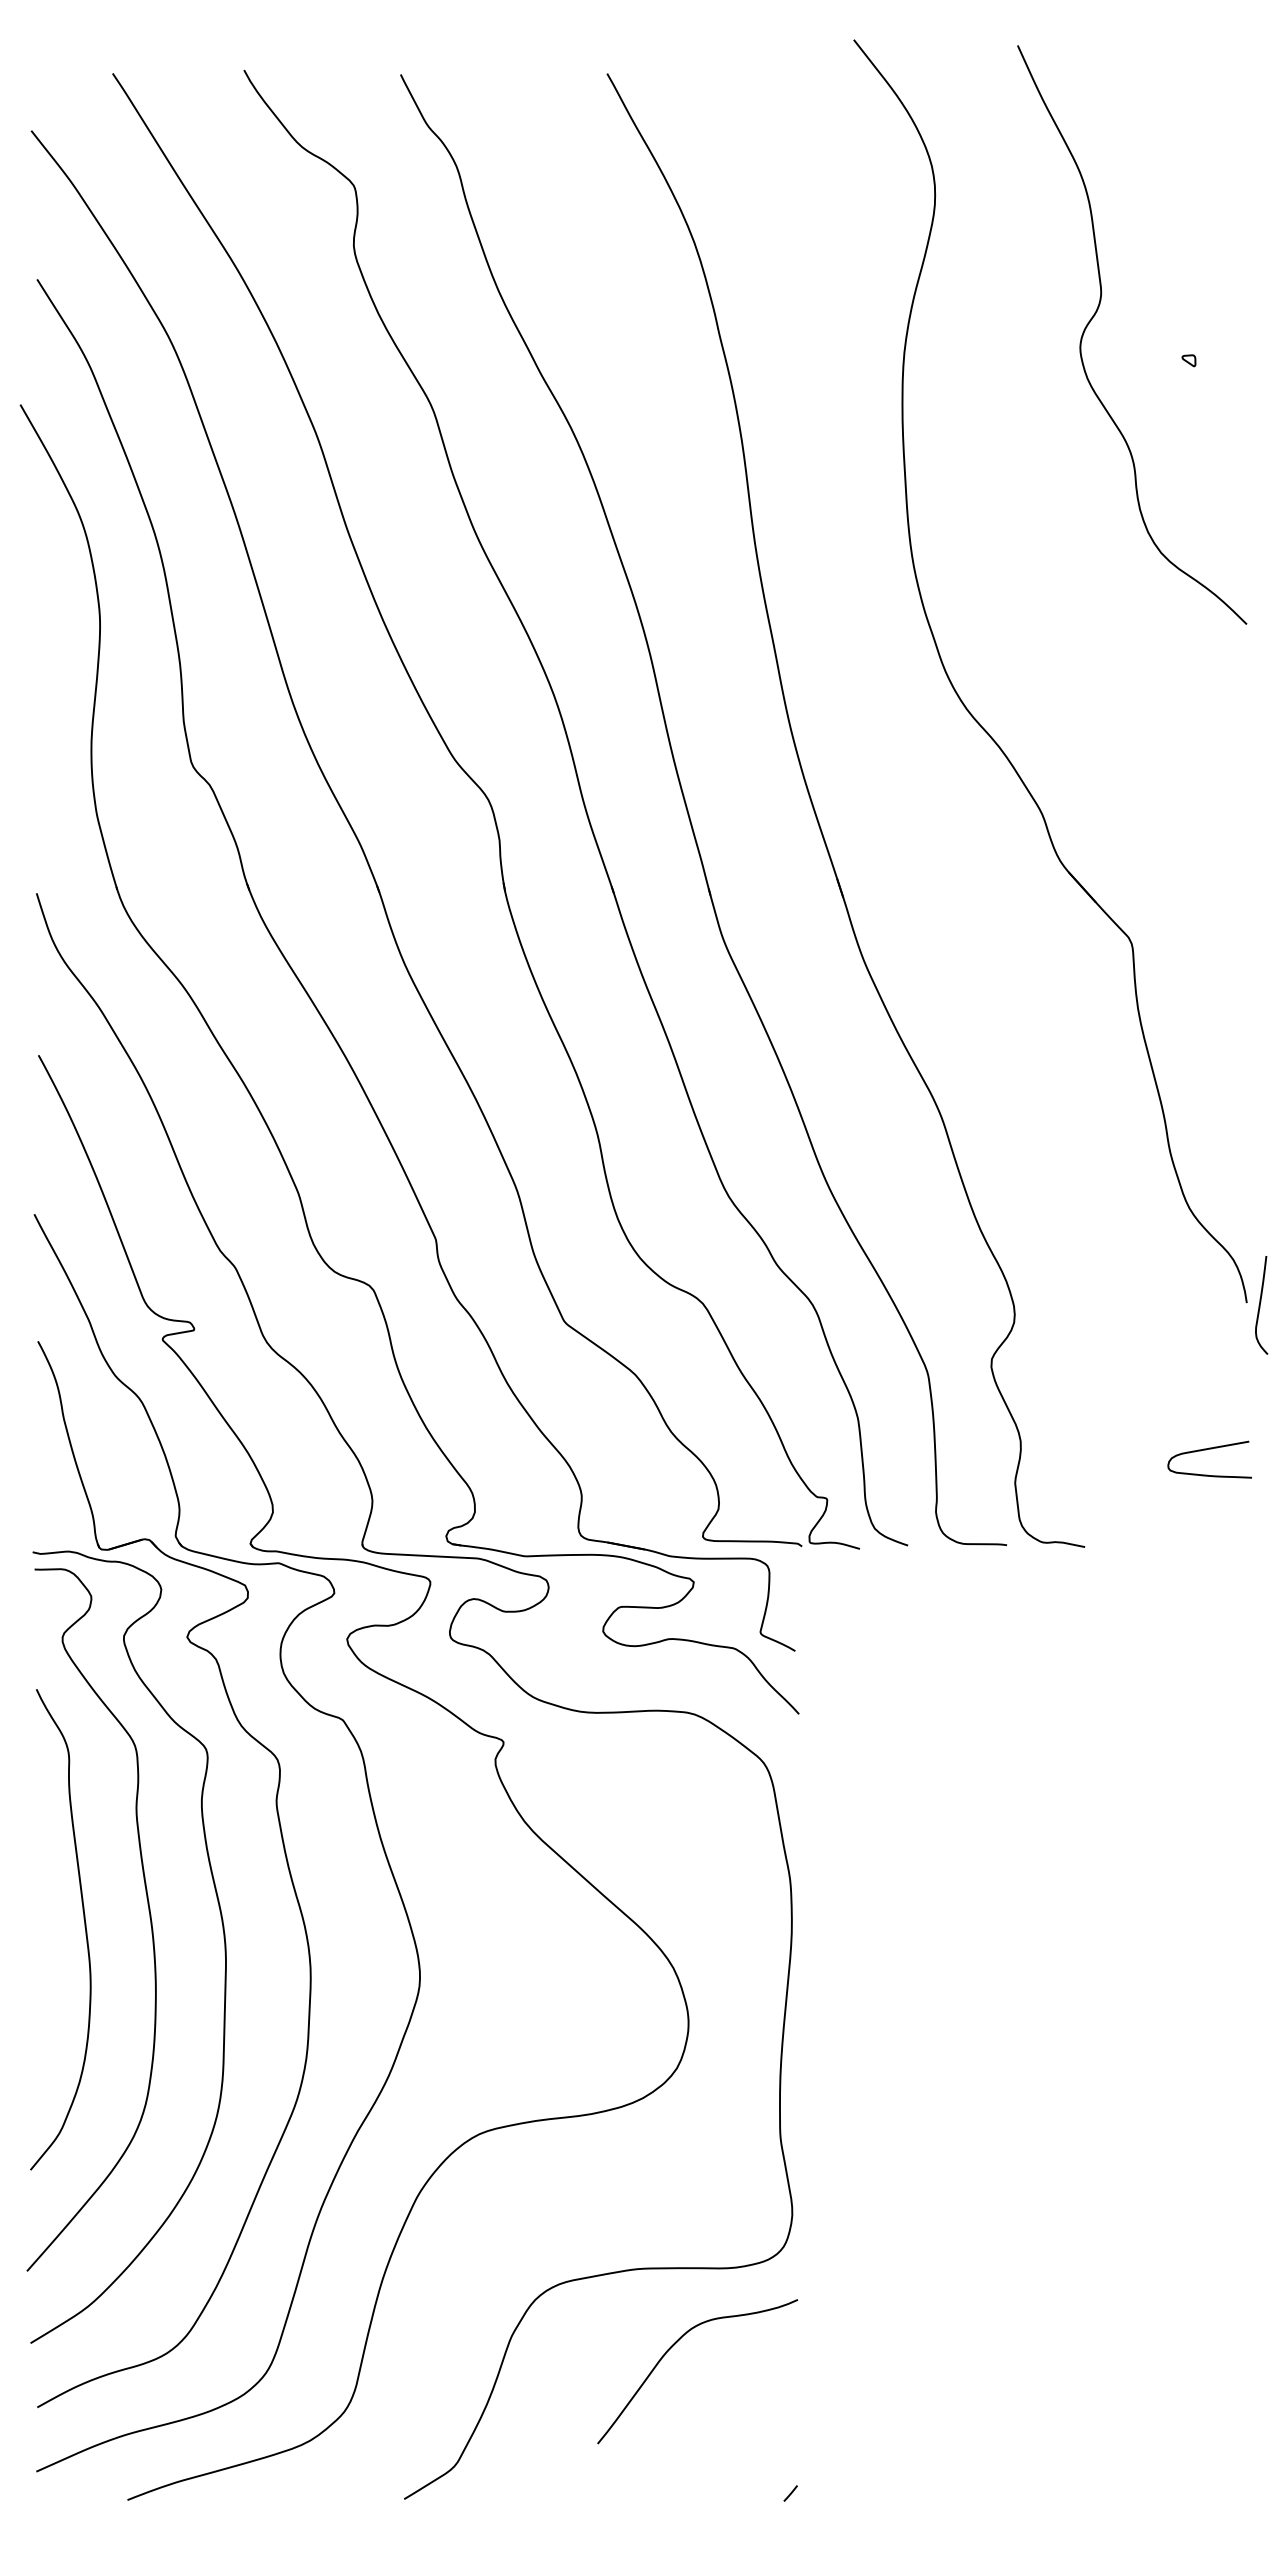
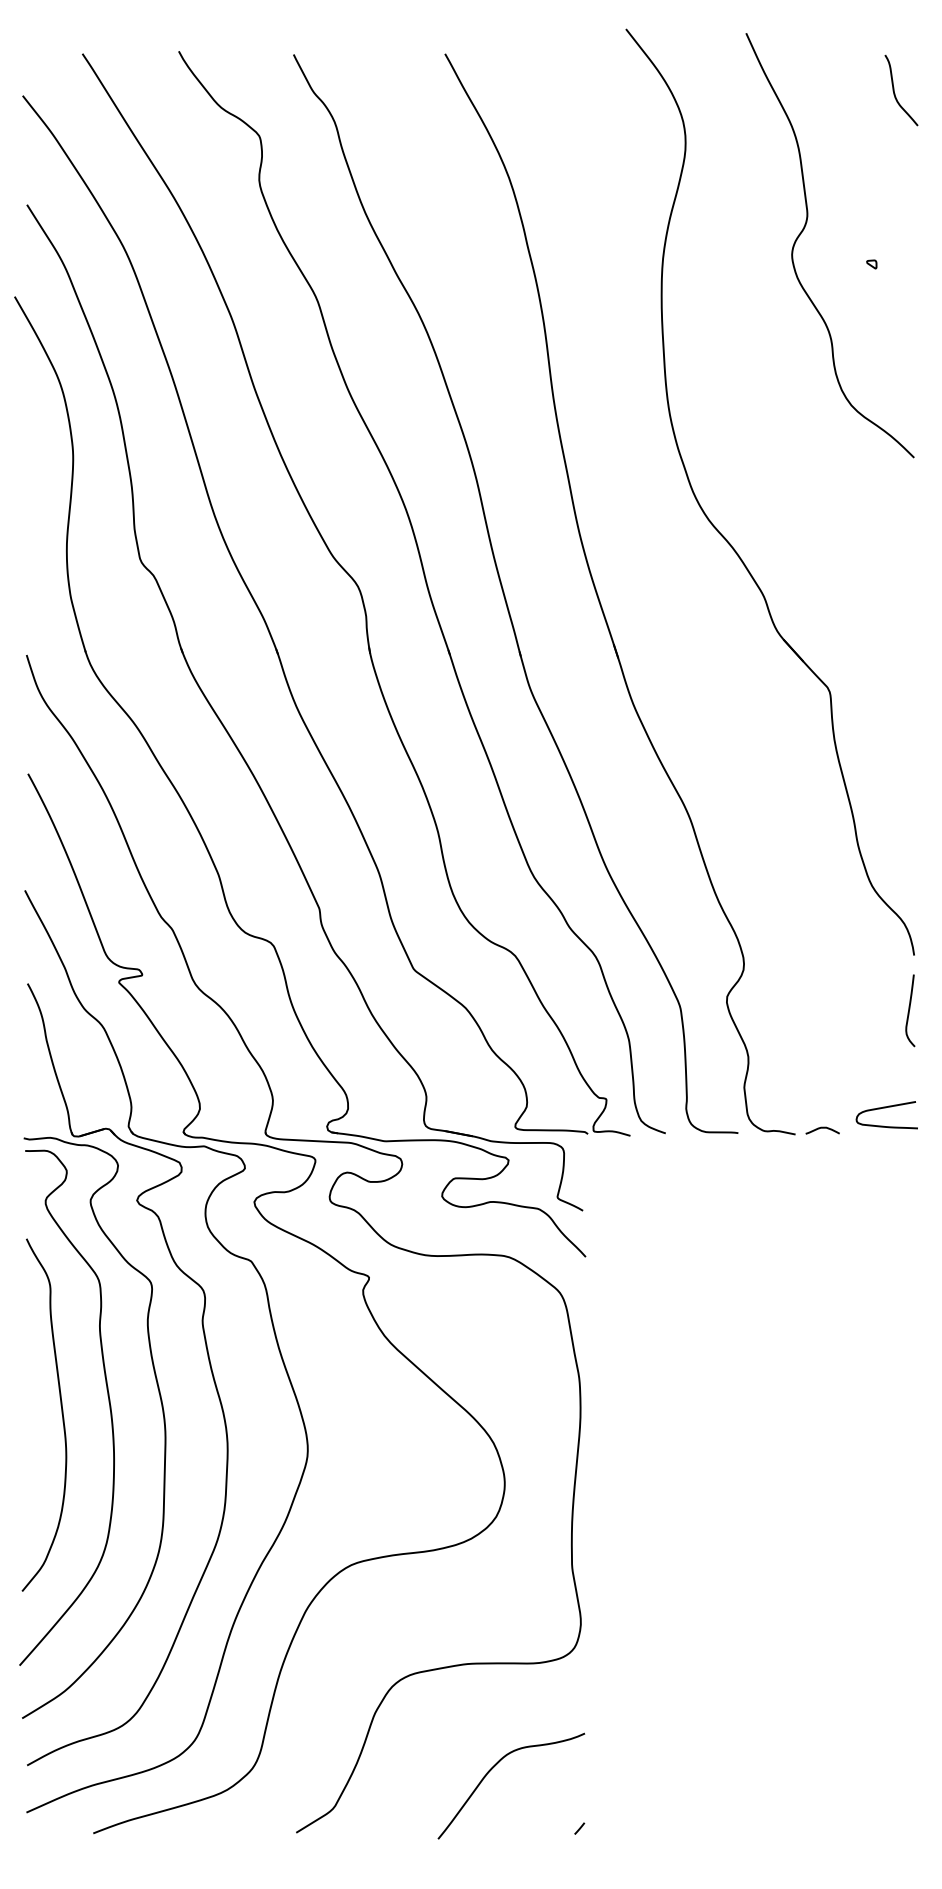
curve: (1220, 126) -> (894, 92), added
curve: (1260, 1305) -> (909, 1010), moved
curve: (1206, 1450) -> (884, 1108), moved
curve: (1121, 1538) -> (822, 1128), added
curve: (673, 2346) -> (493, 1767), moved

